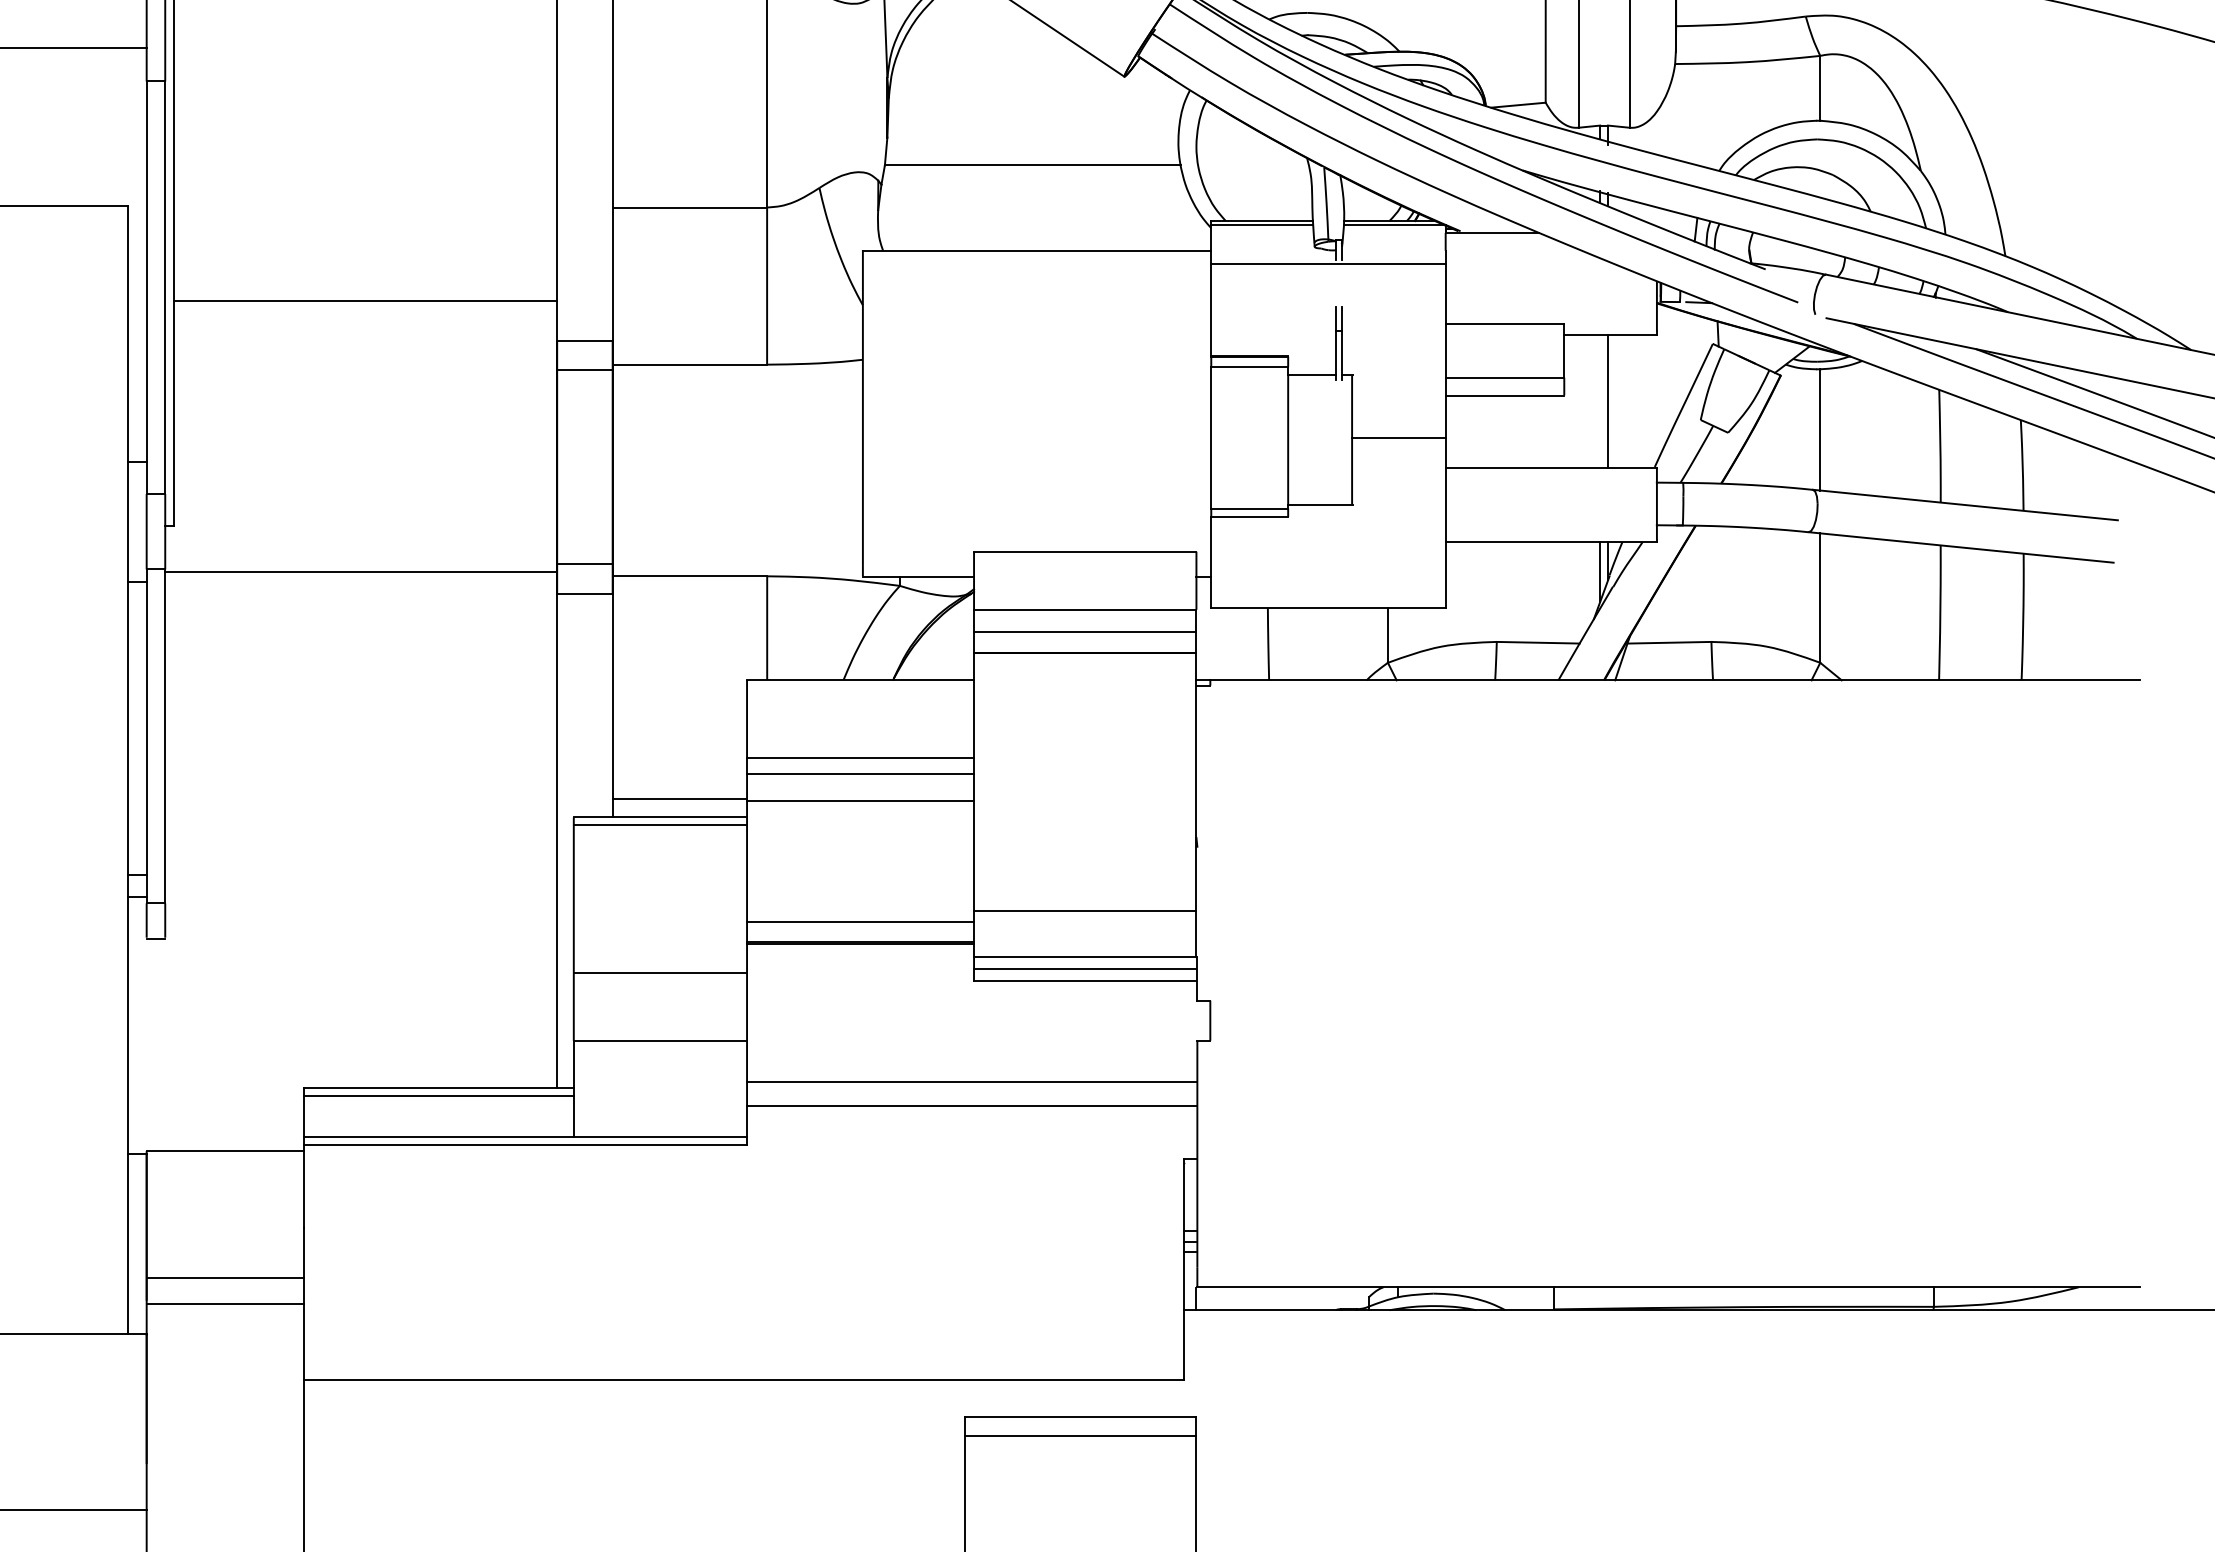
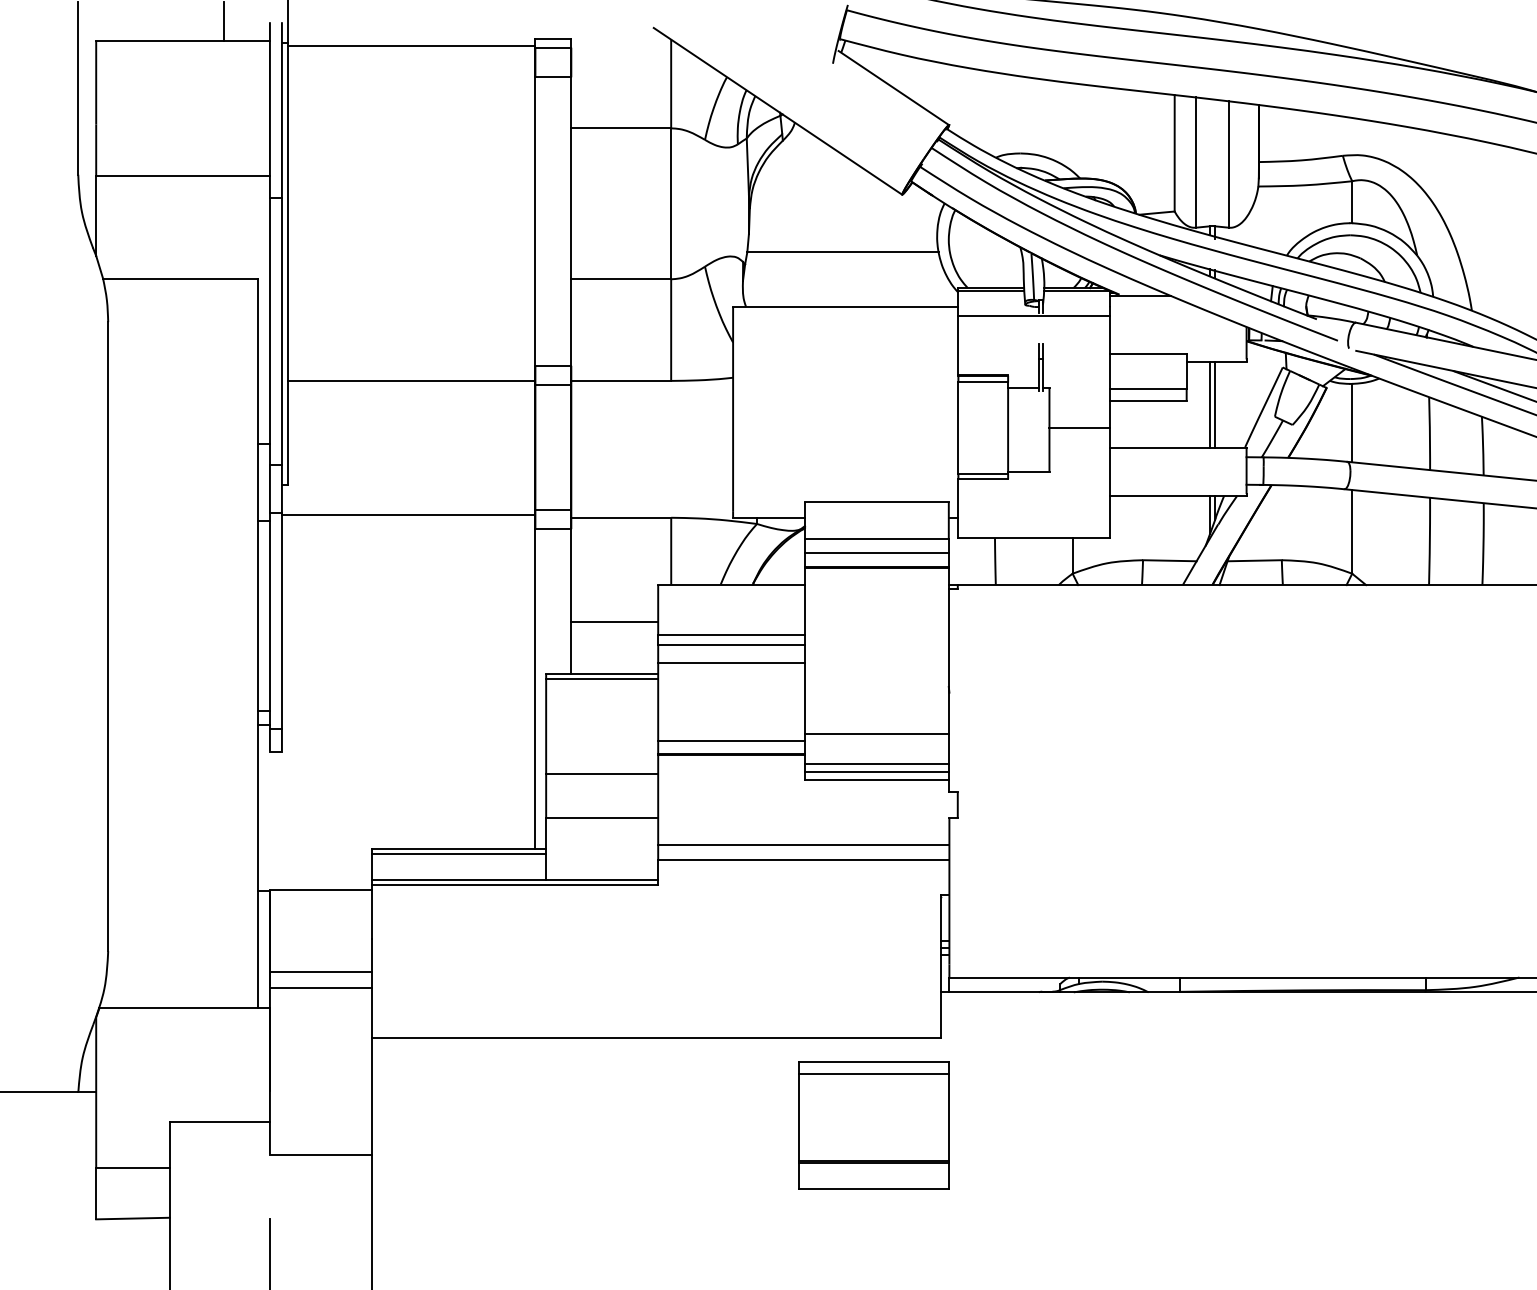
line: (365, 300) -> (411, 380), moved
line: (1599, 401) -> (1209, 404), added
line: (679, 798) -> (614, 621), moved

